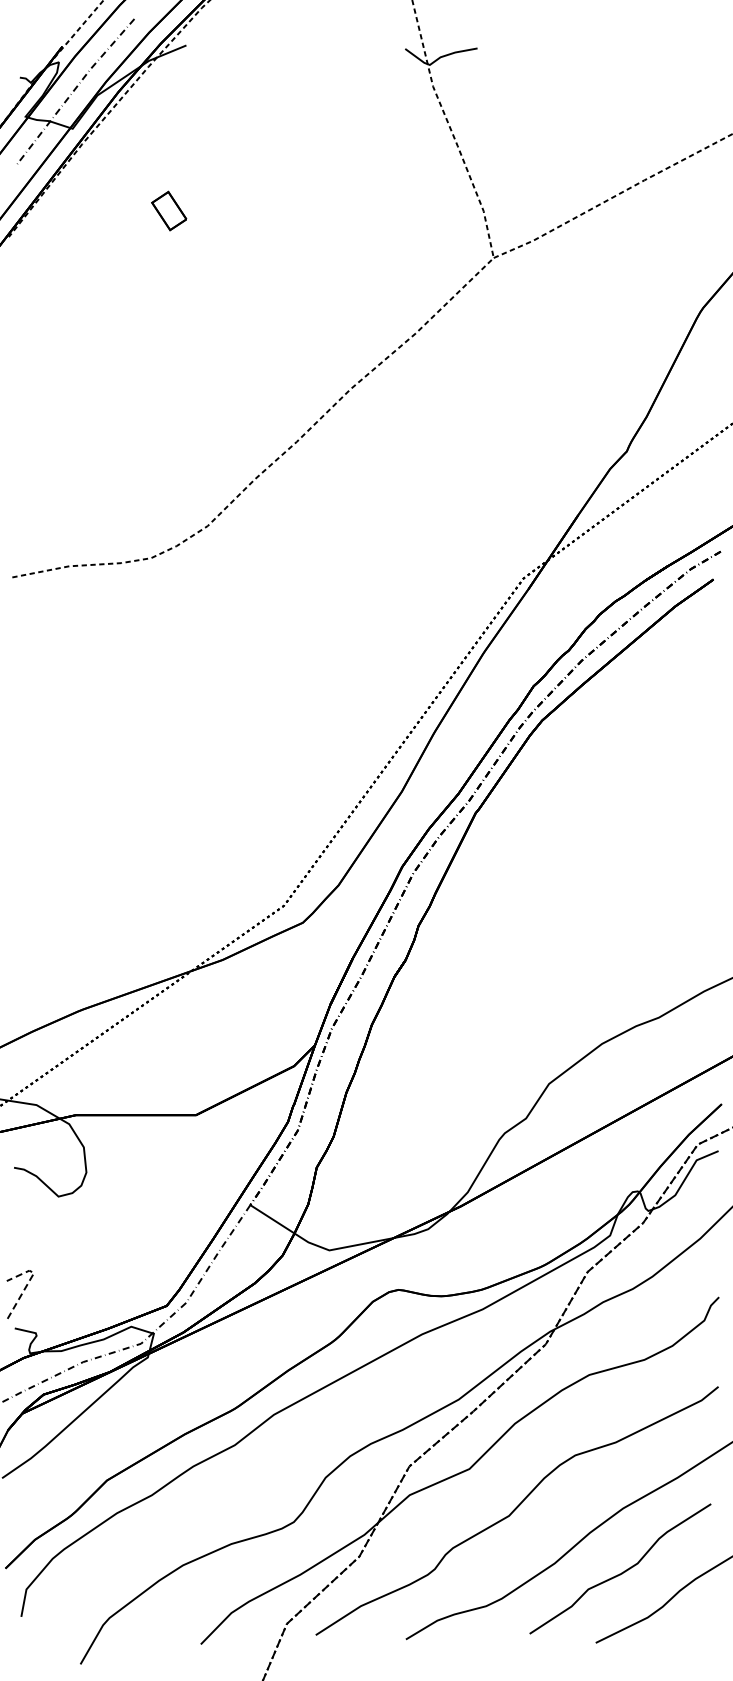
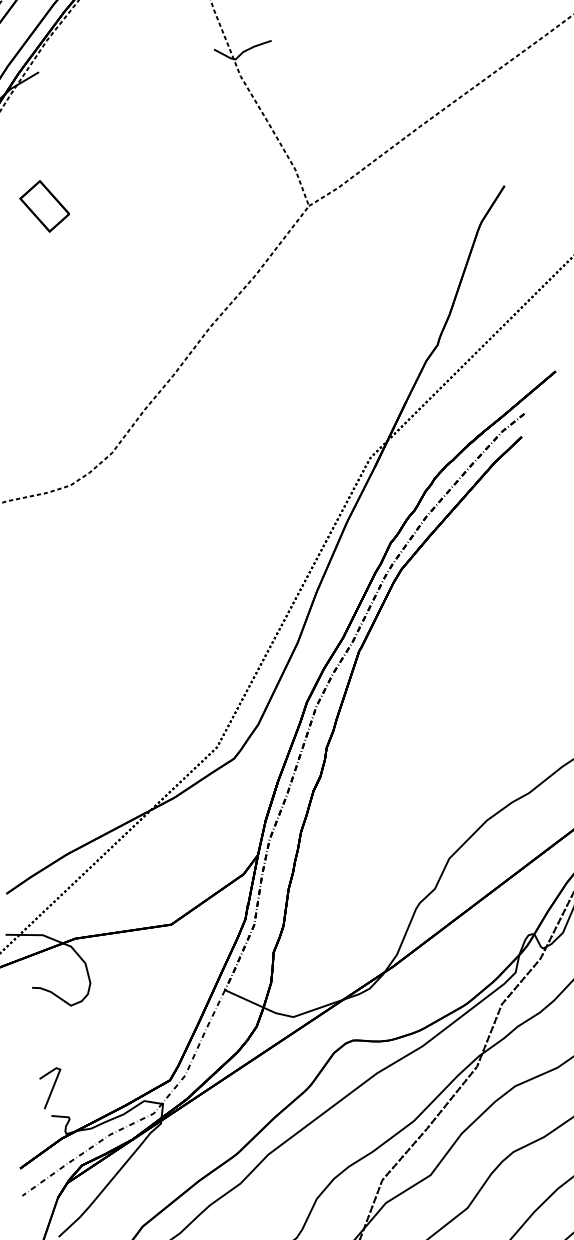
part: (168, 210) -> (43, 206), size x1.67
line: (29, 1281) -> (57, 1076), dashed -> solid

